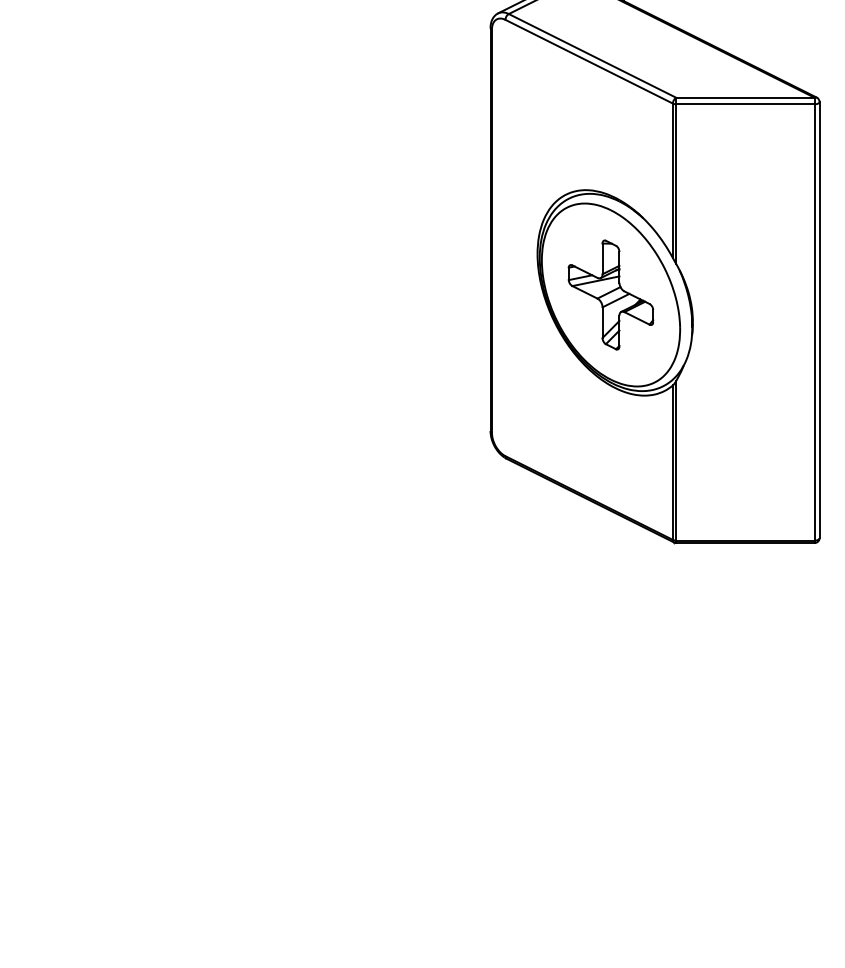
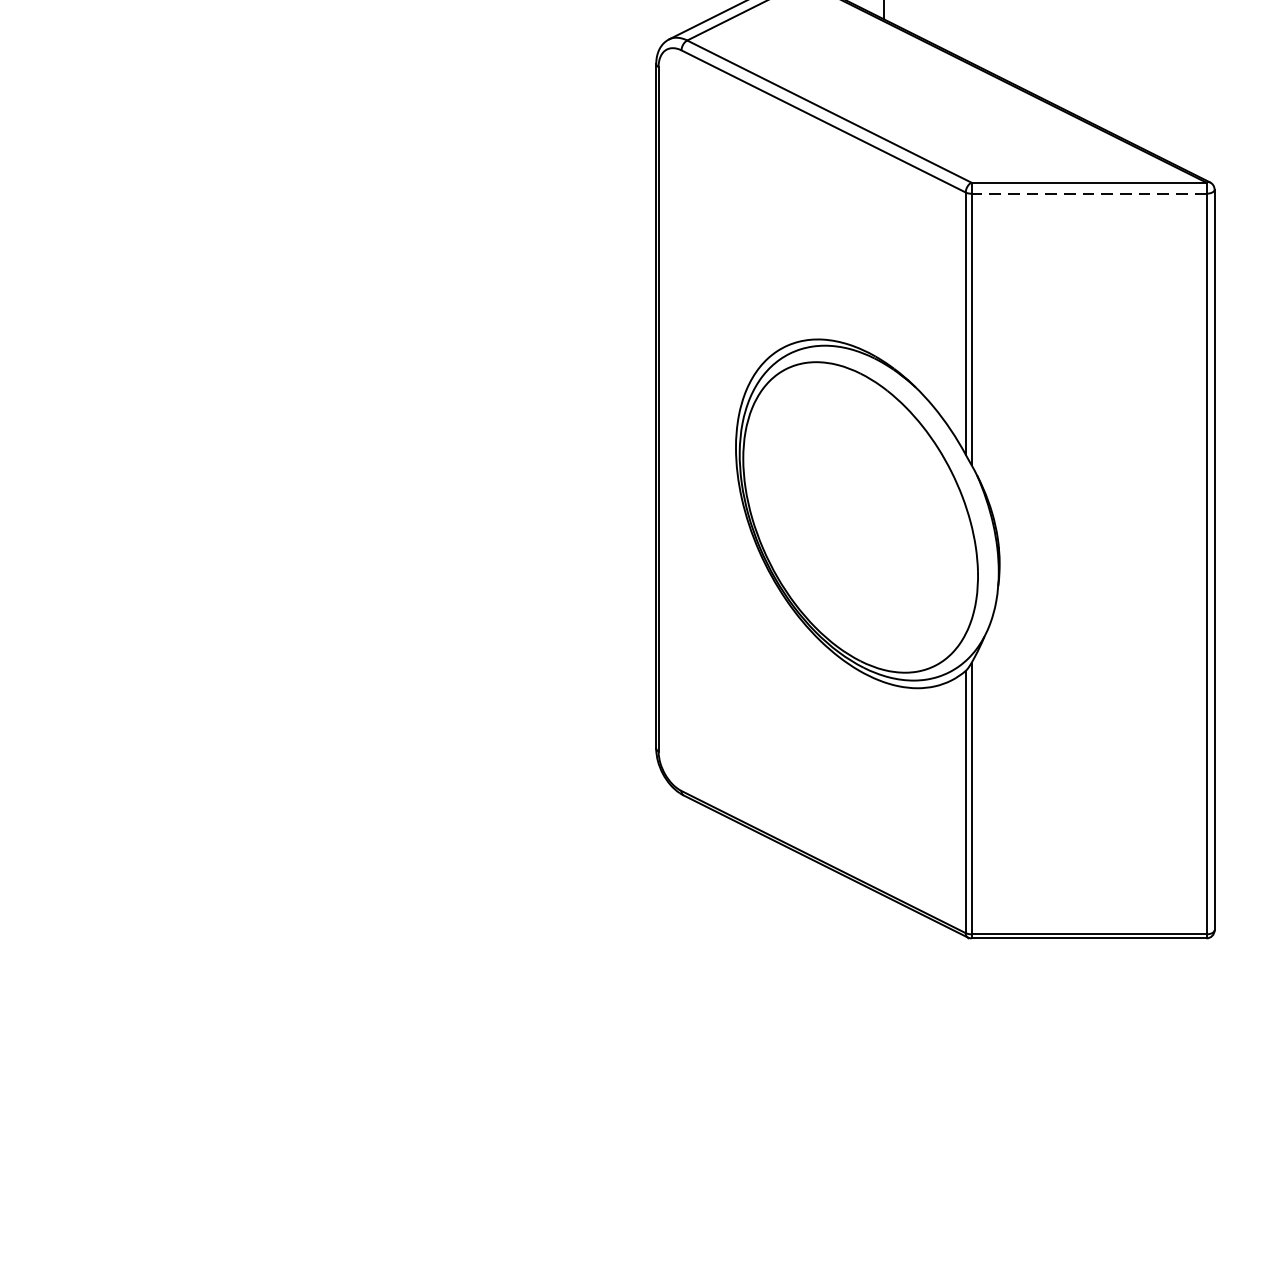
line: (745, 104) -> (1088, 194), solid -> dashed
part: (610, 294) -> (859, 516), removed

